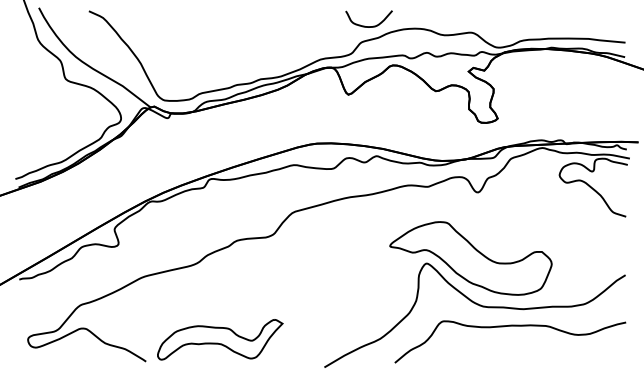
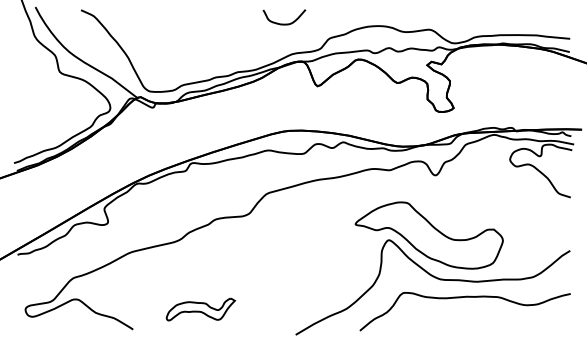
curve: (369, 25) -> (284, 23), moved
part: (219, 339) -> (200, 309), size x0.6

